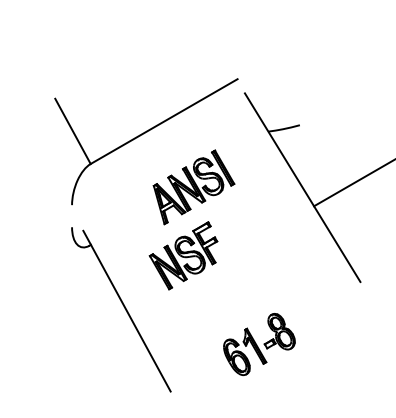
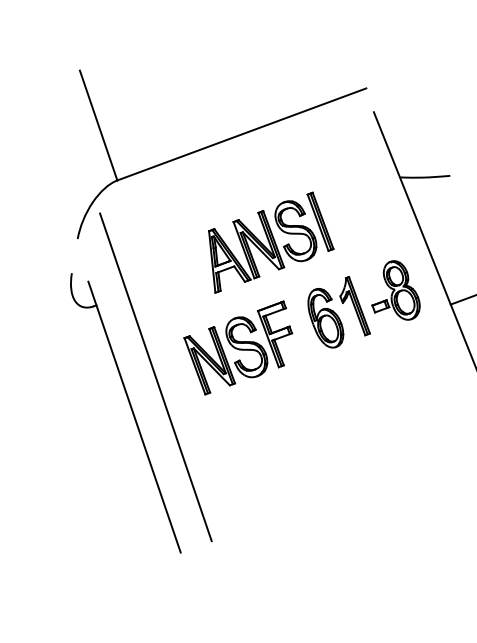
line: (135, 283) -> (154, 376), added
part: (259, 344) -> (364, 304), moved

